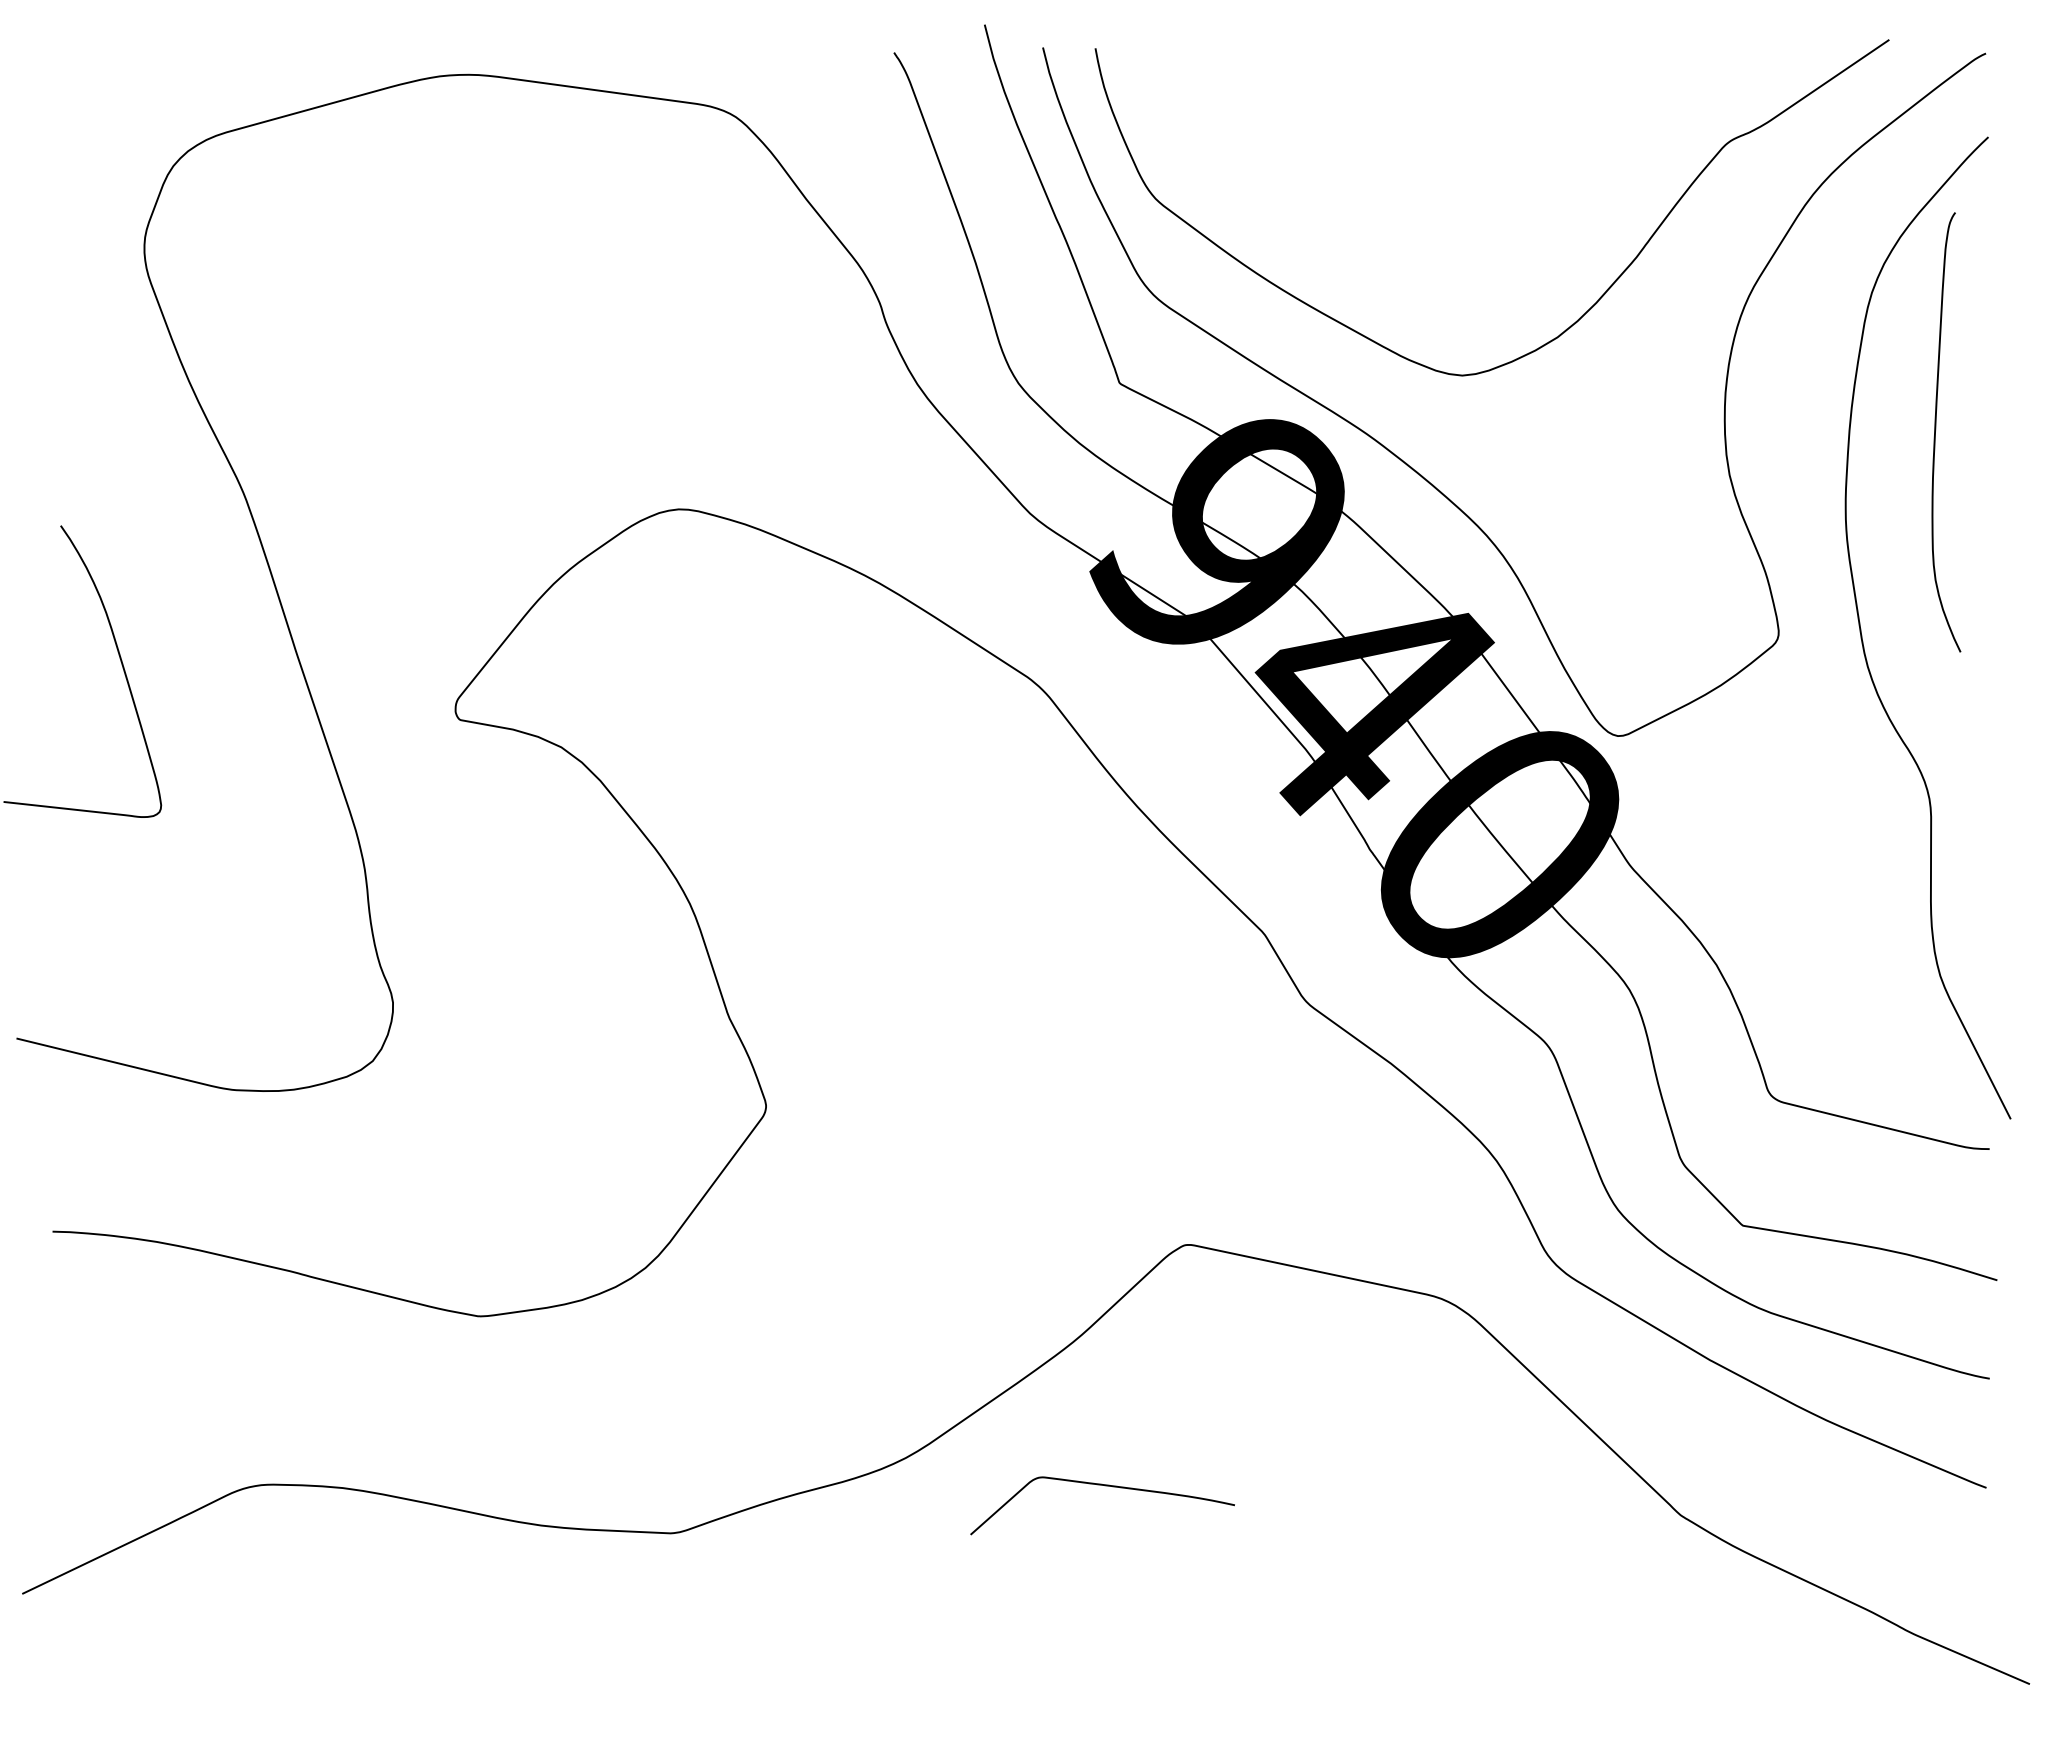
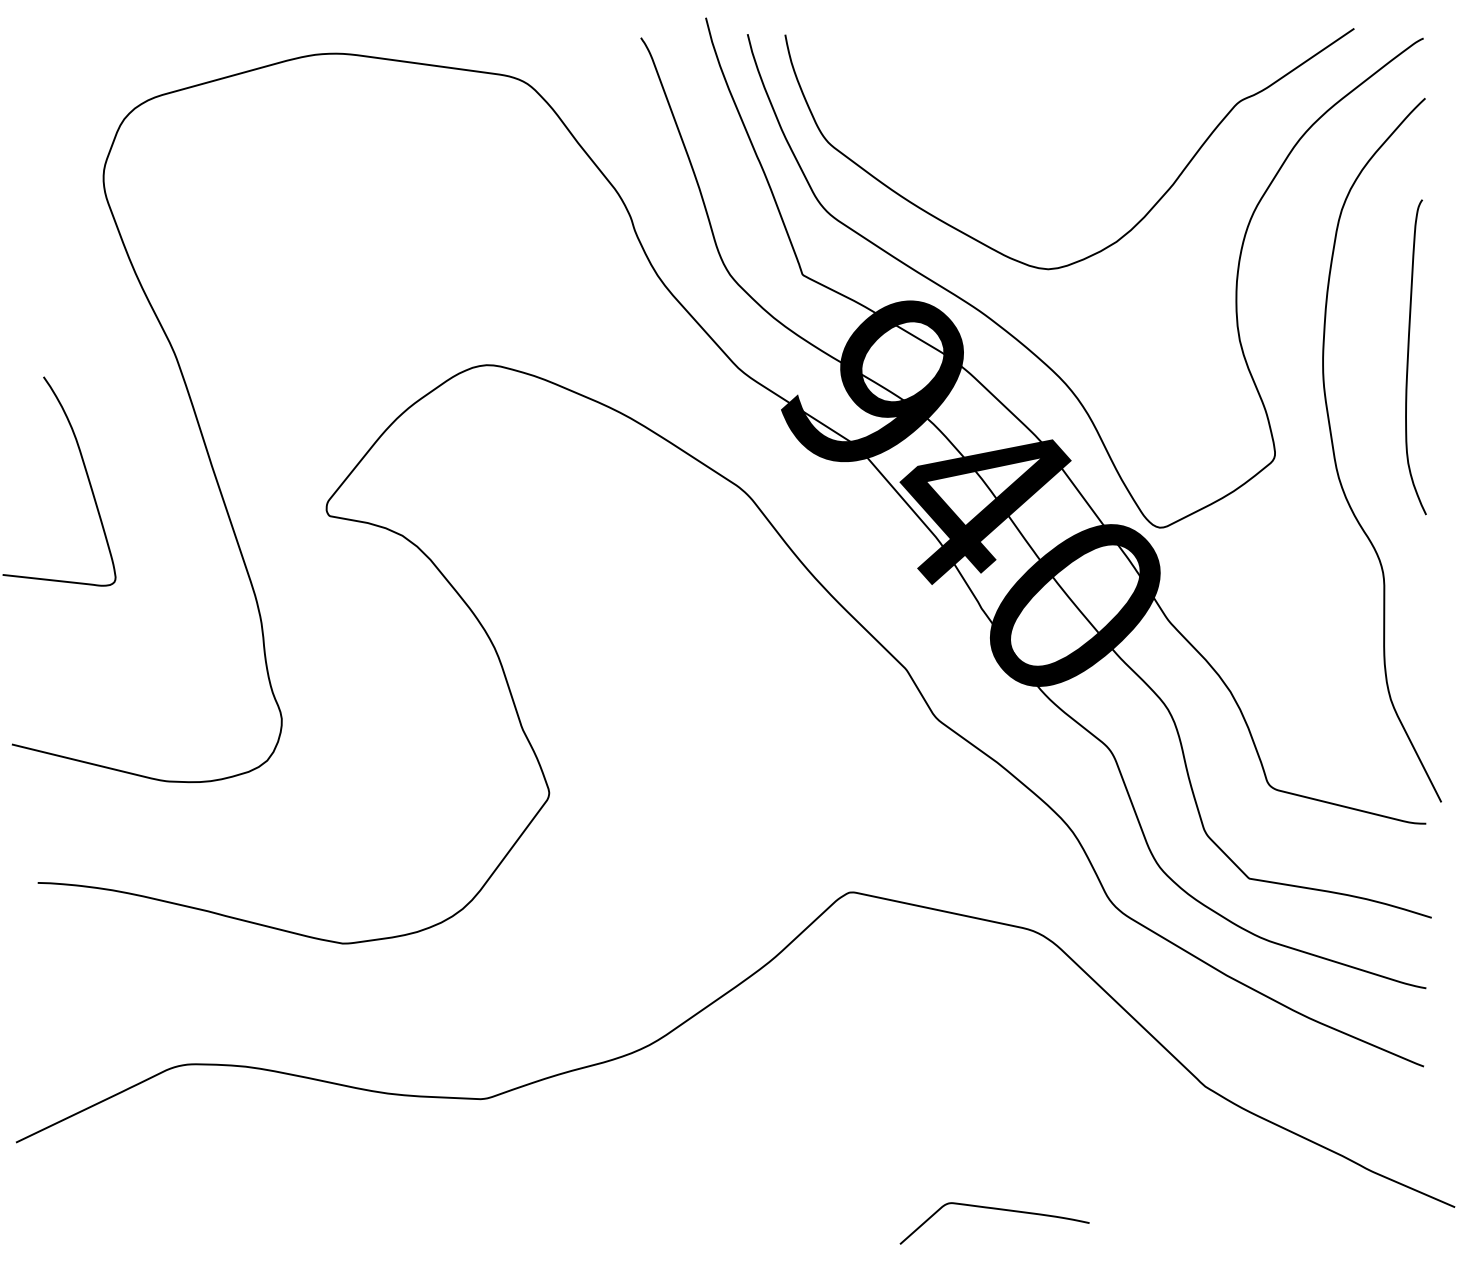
curve: (1936, 429) -> (1408, 355), moved
curve: (1105, 1486) -> (996, 1209), moved

